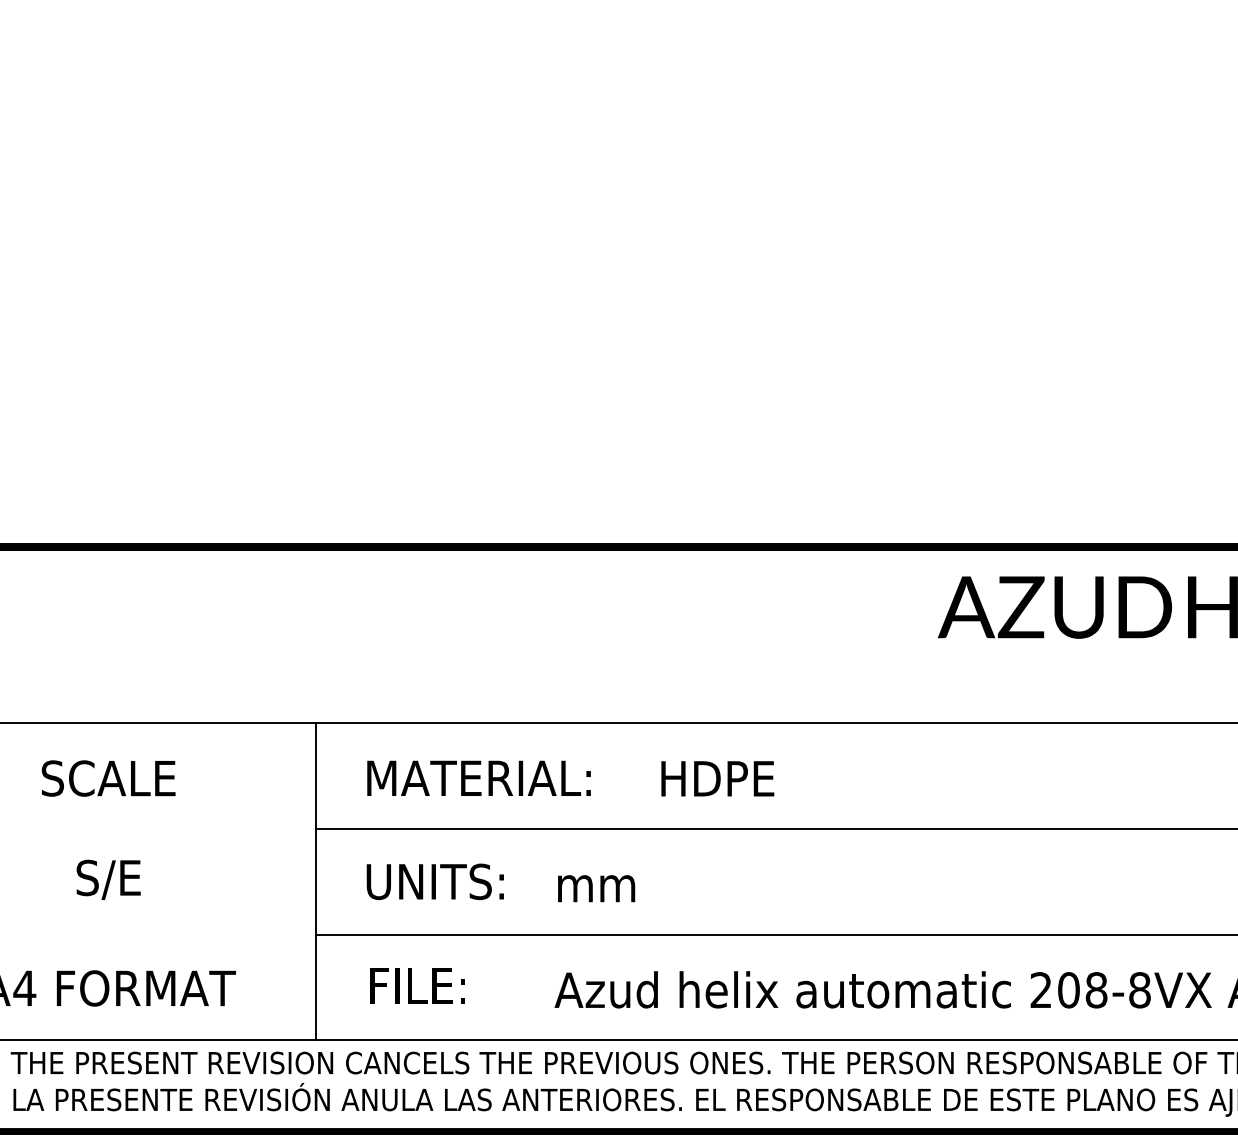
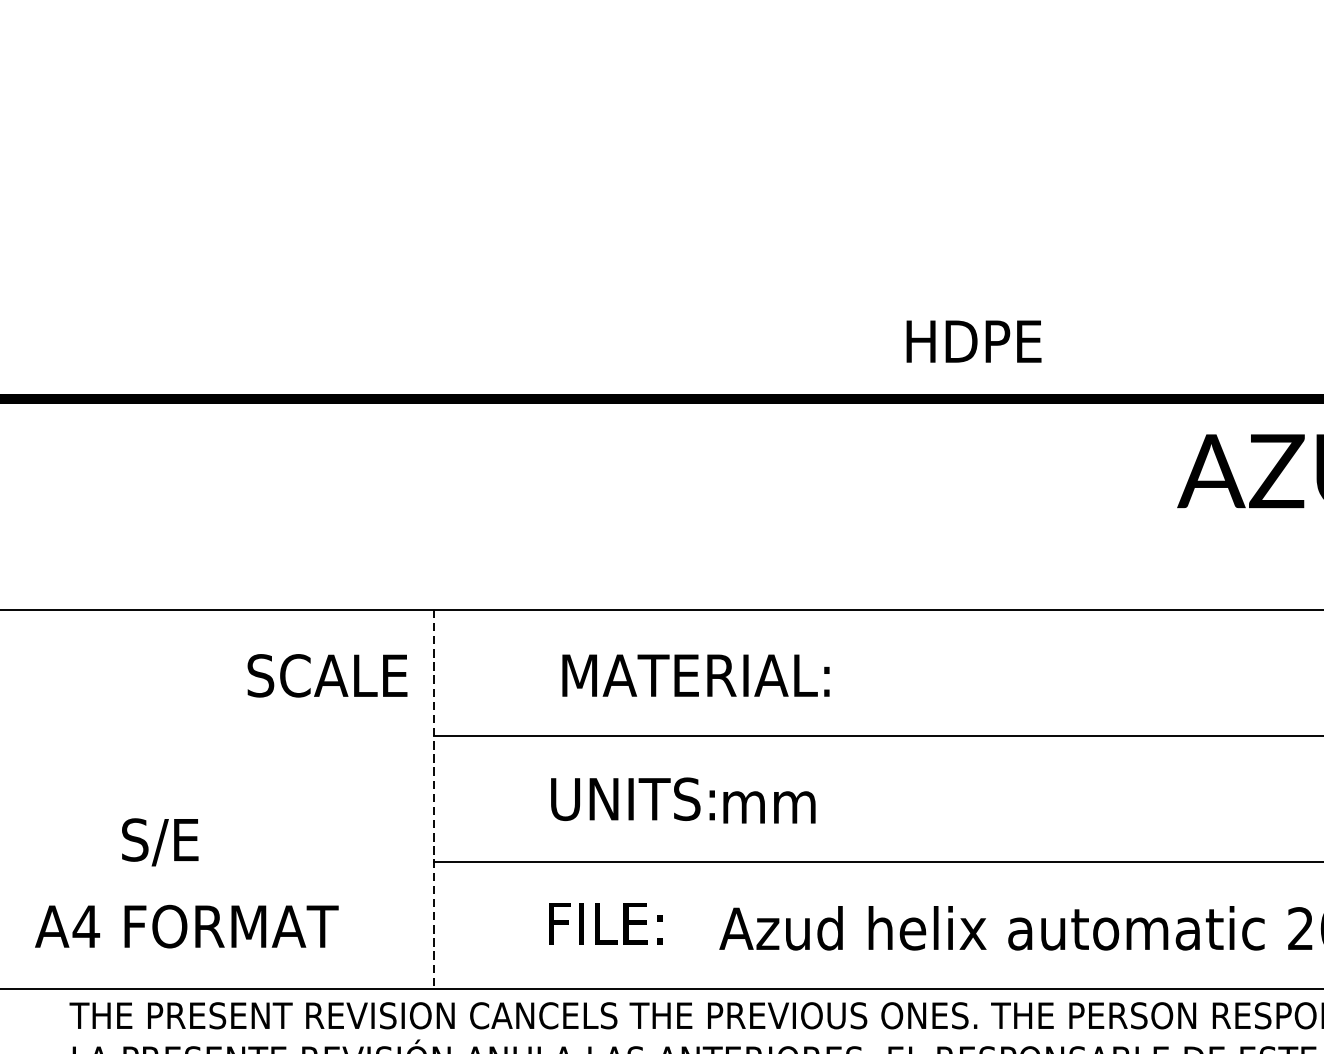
text: (478, 777) -> (695, 674), moved
text: (108, 778) -> (327, 675), moved
text: (717, 778) -> (973, 341), moved
text: (108, 879) -> (160, 841), moved
line: (315, 881) -> (433, 798), solid -> dashed
text: (434, 881) -> (631, 798), moved
text: (417, 985) -> (605, 923), moved

